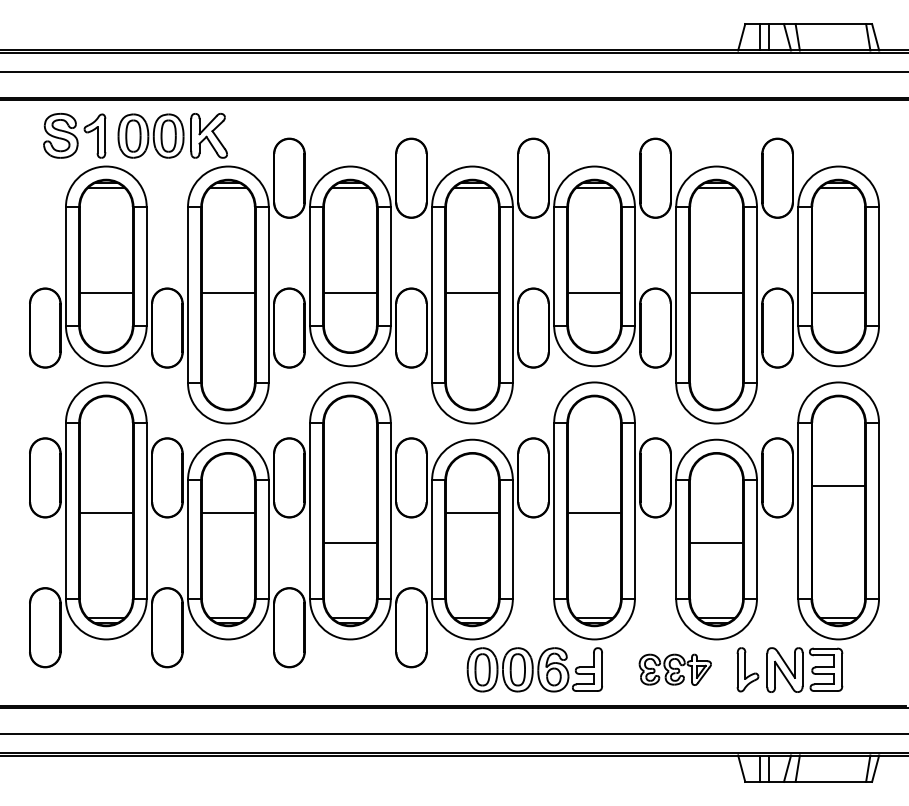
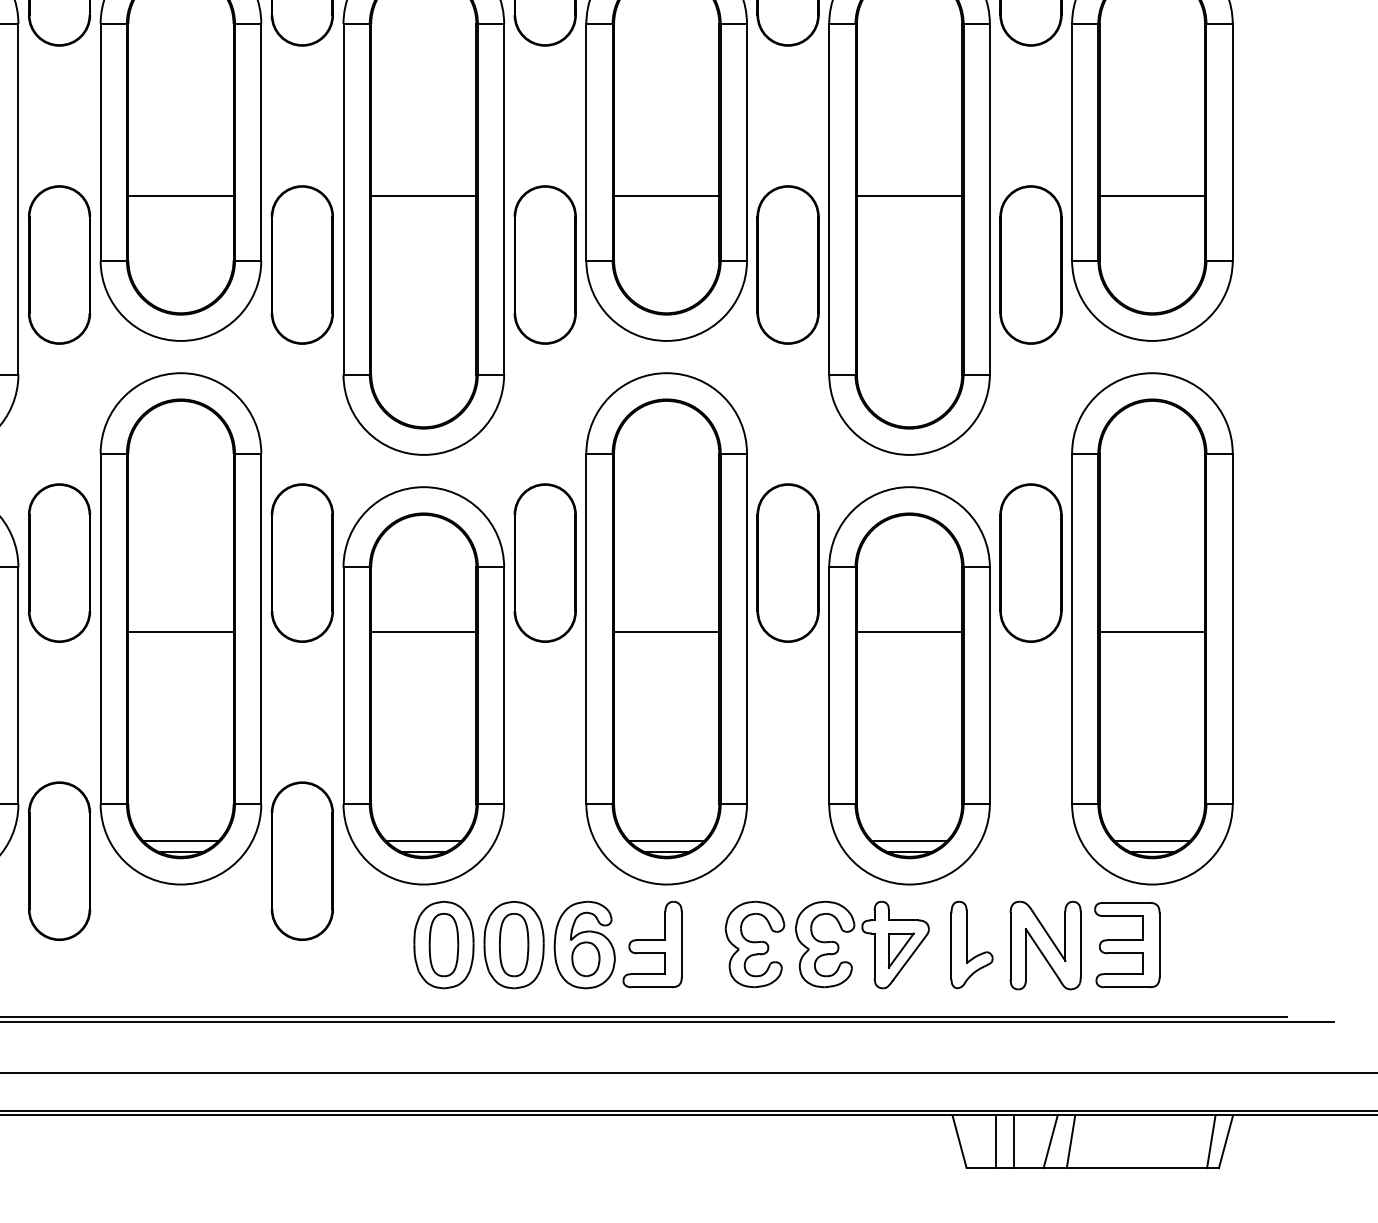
line: (838, 485) -> (1152, 631), moved
line: (350, 542) -> (181, 631), moved
line: (716, 542) -> (909, 631), moved
part: (675, 669) -> (827, 944), size x1.43

